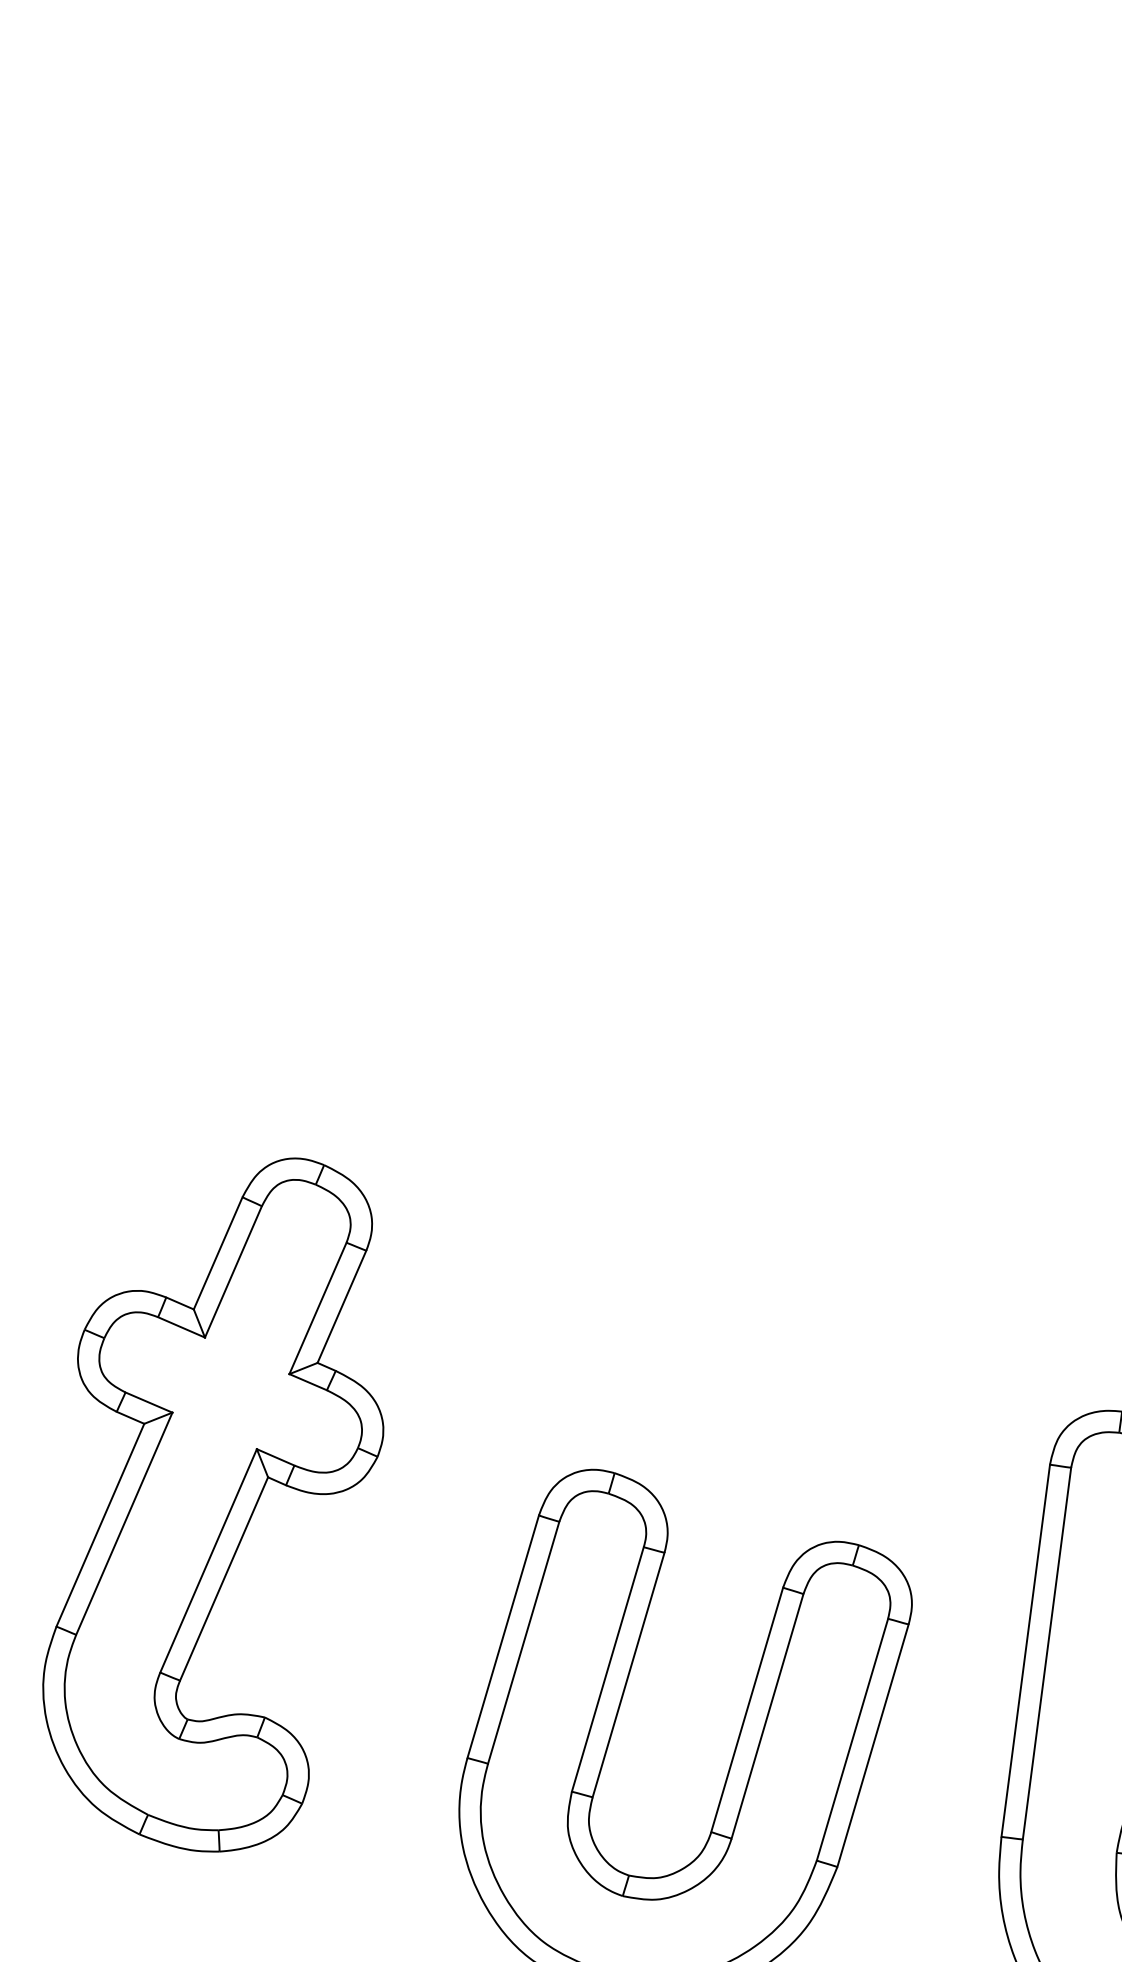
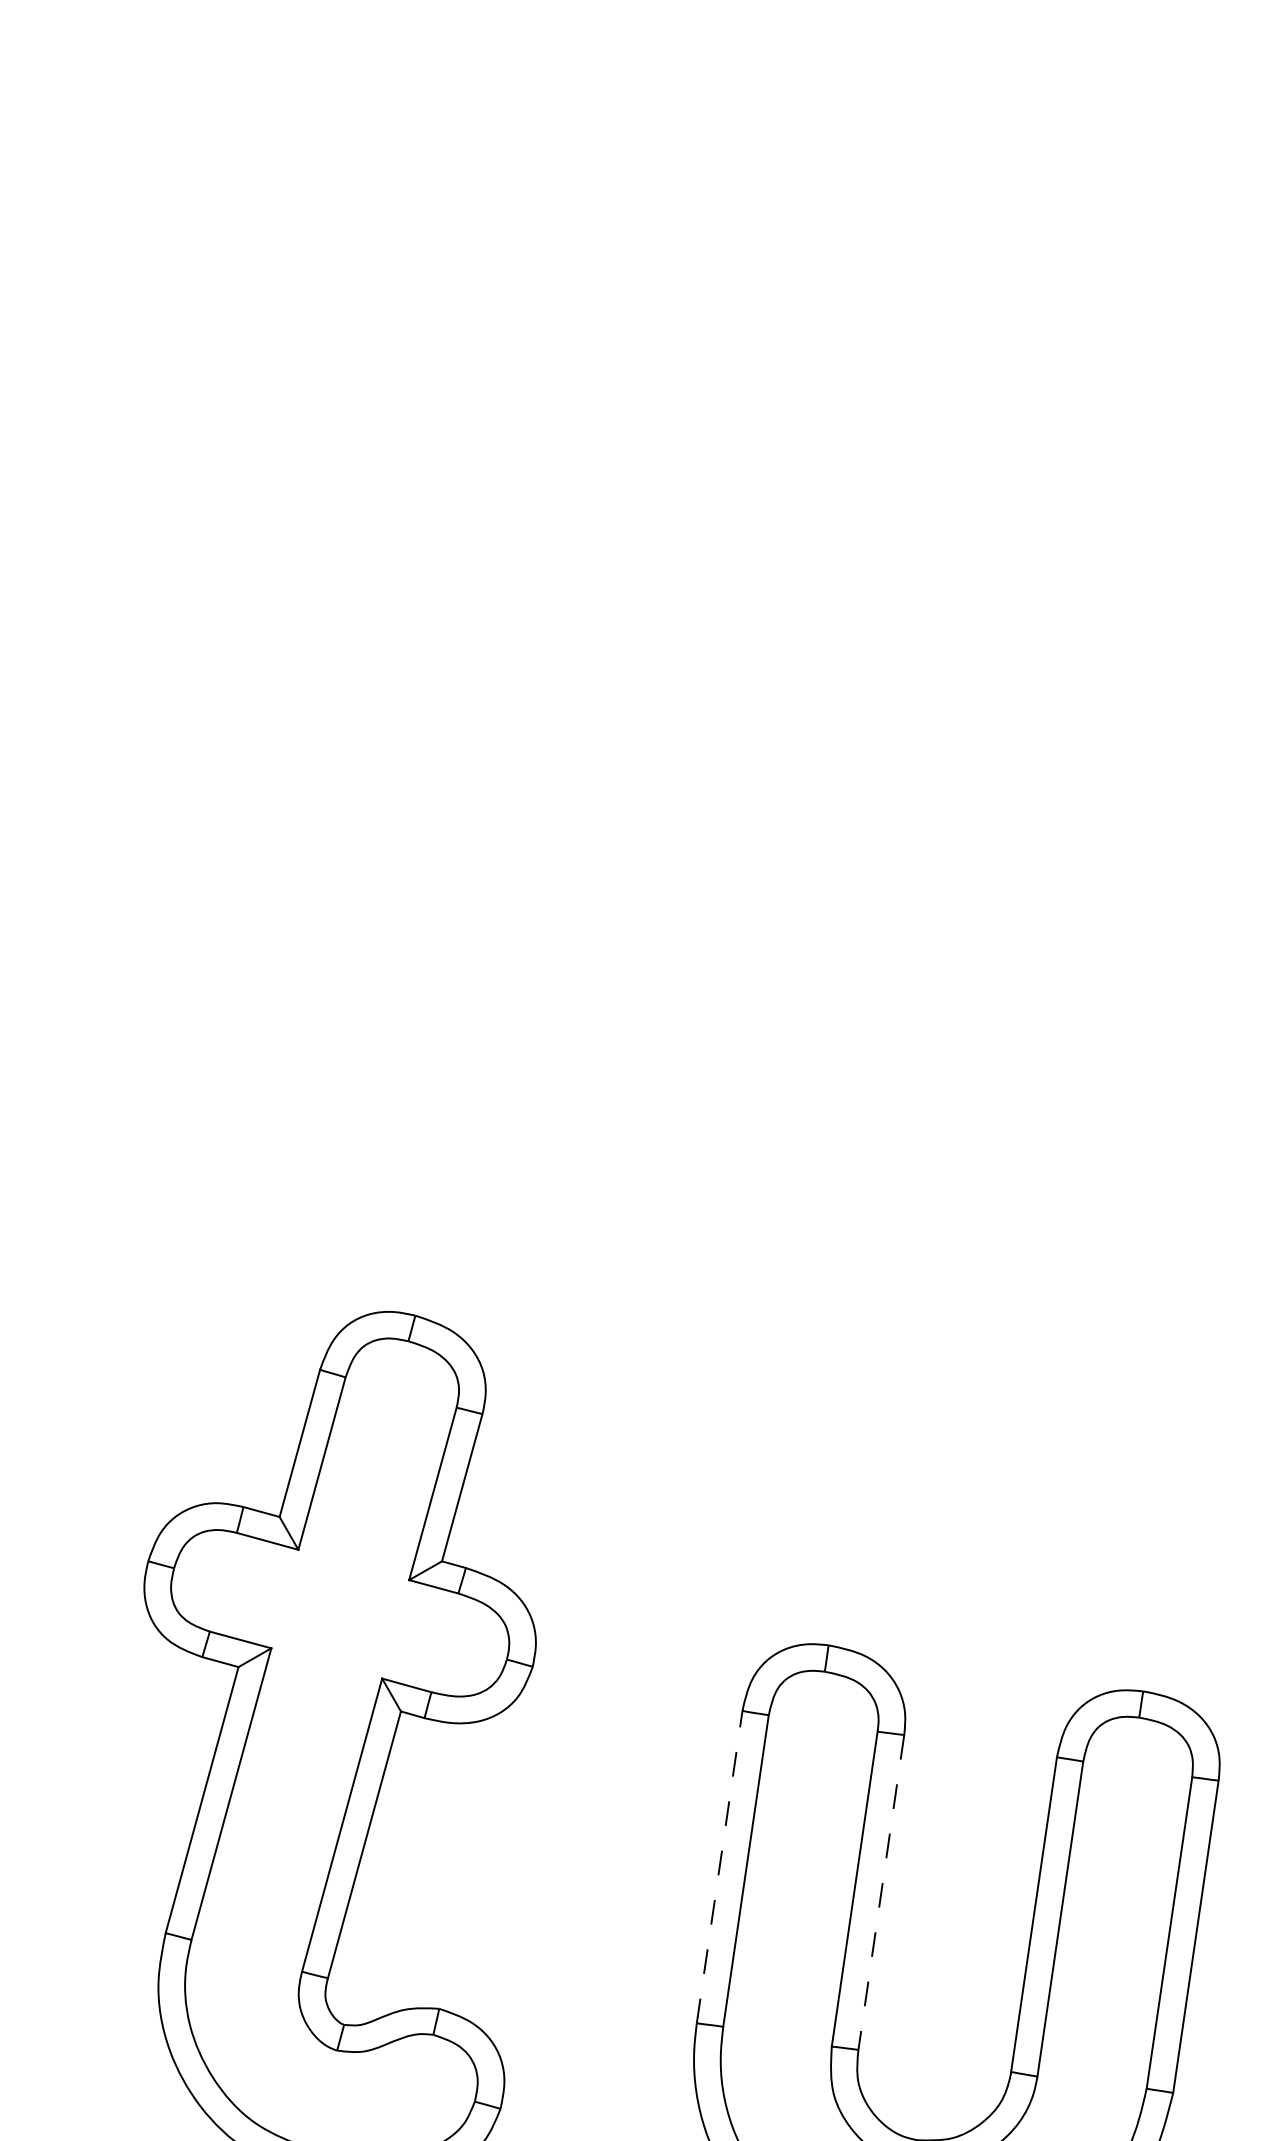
line: (503, 1636) -> (719, 1866), solid -> dashed
line: (628, 1675) -> (881, 1892), solid -> dashed

